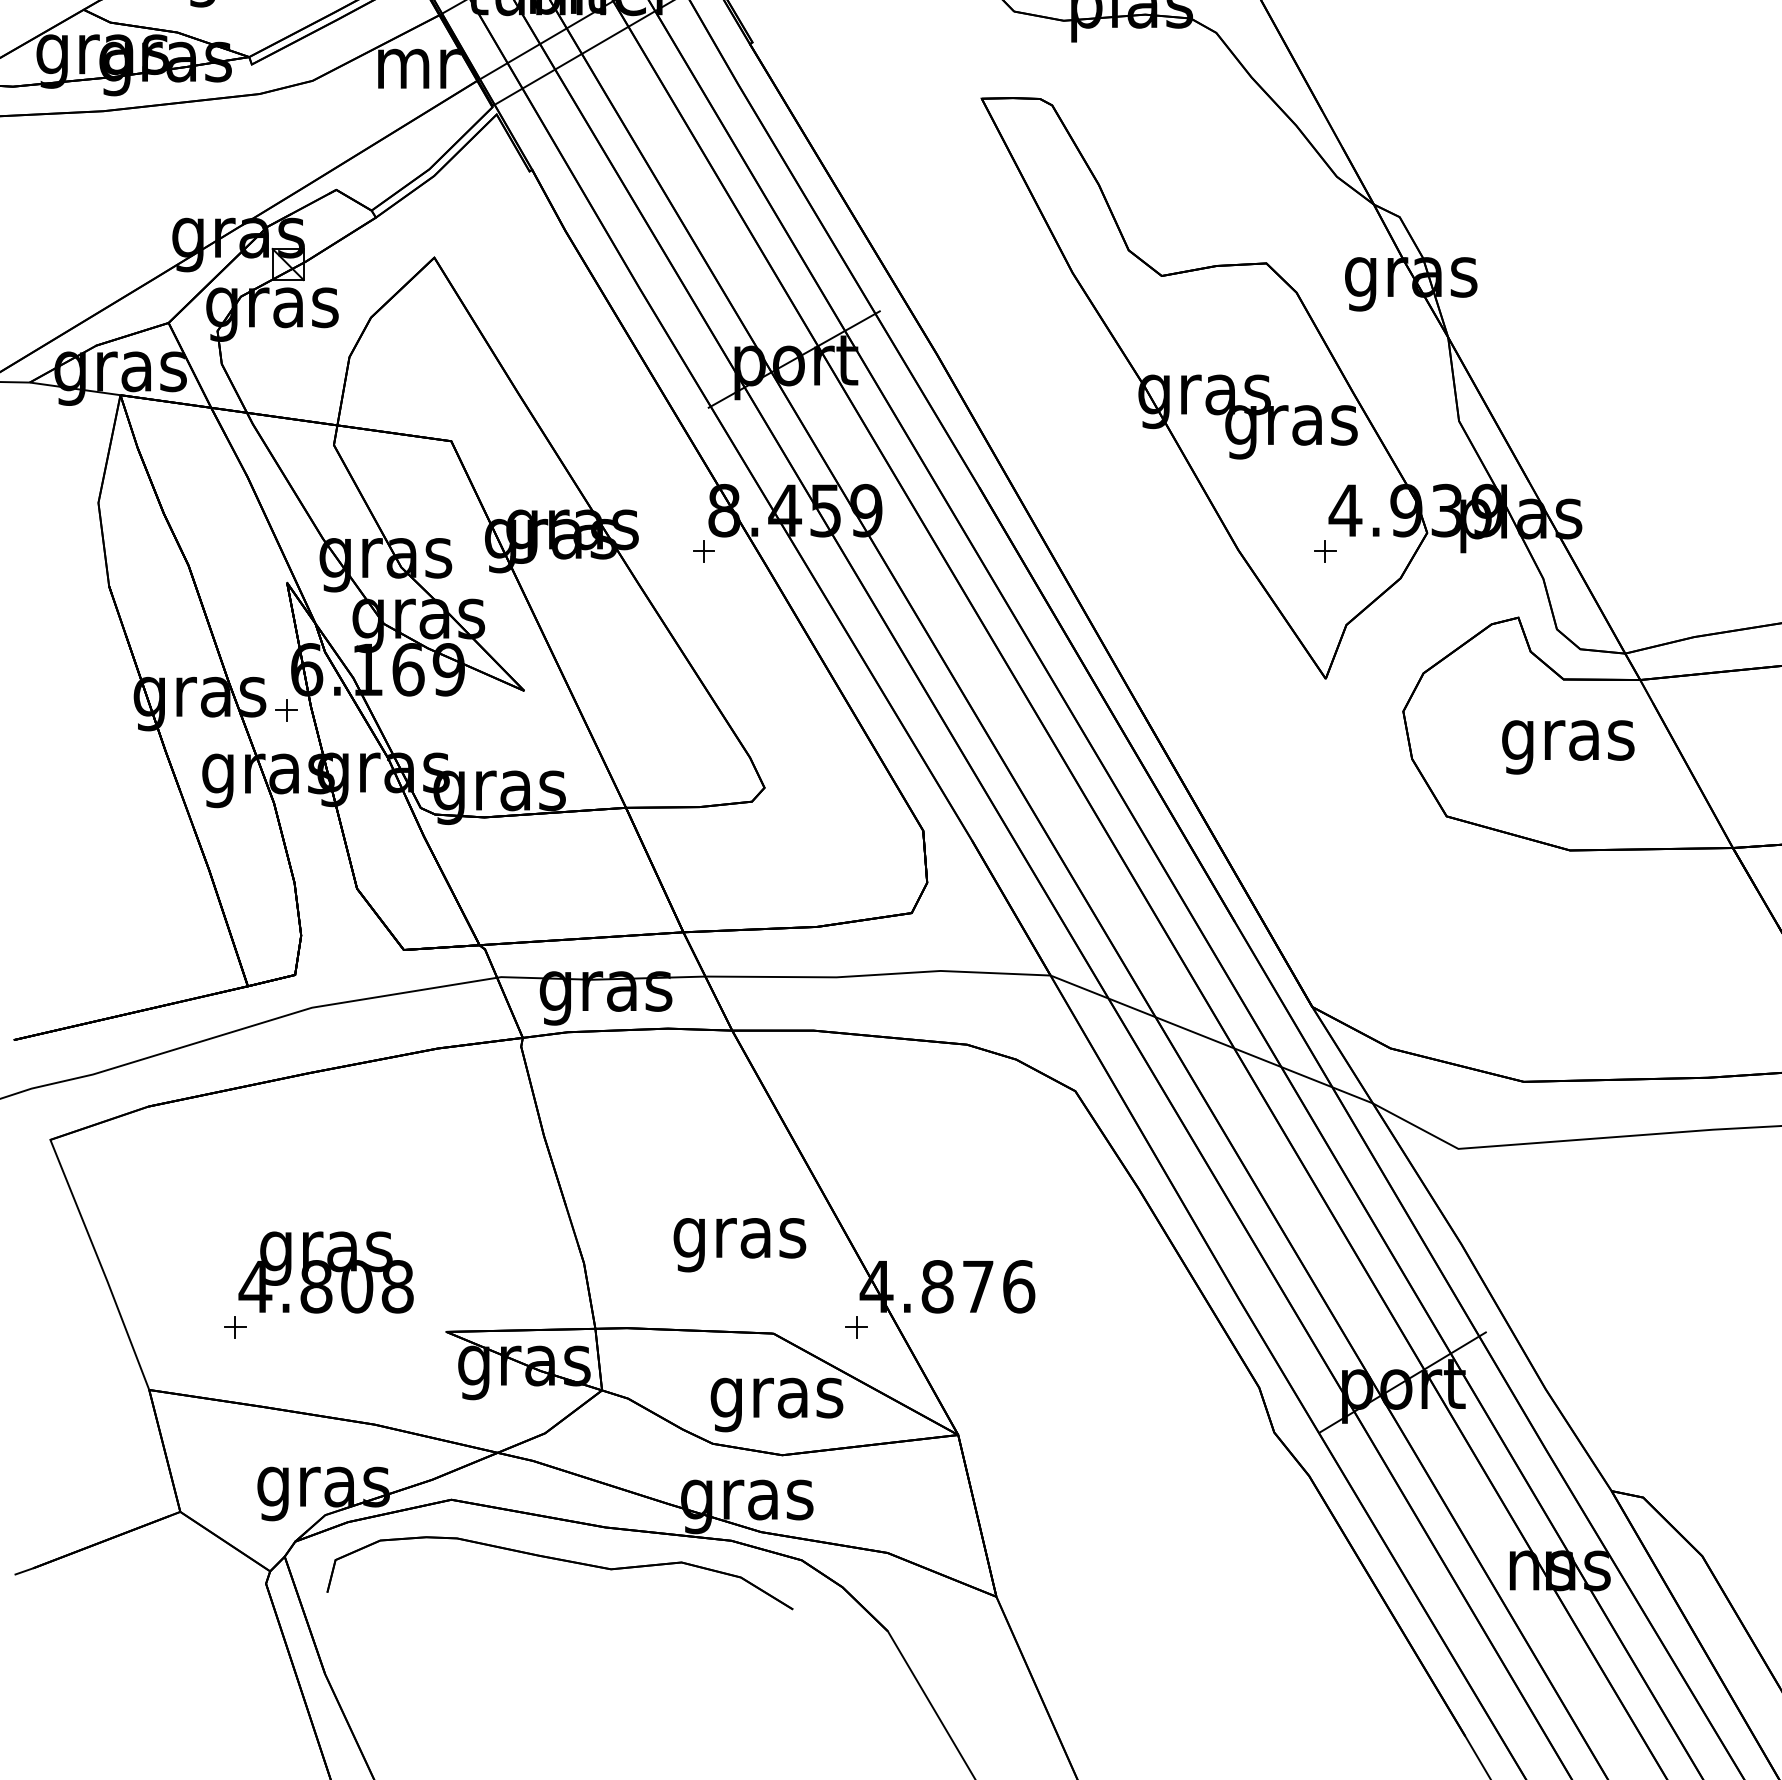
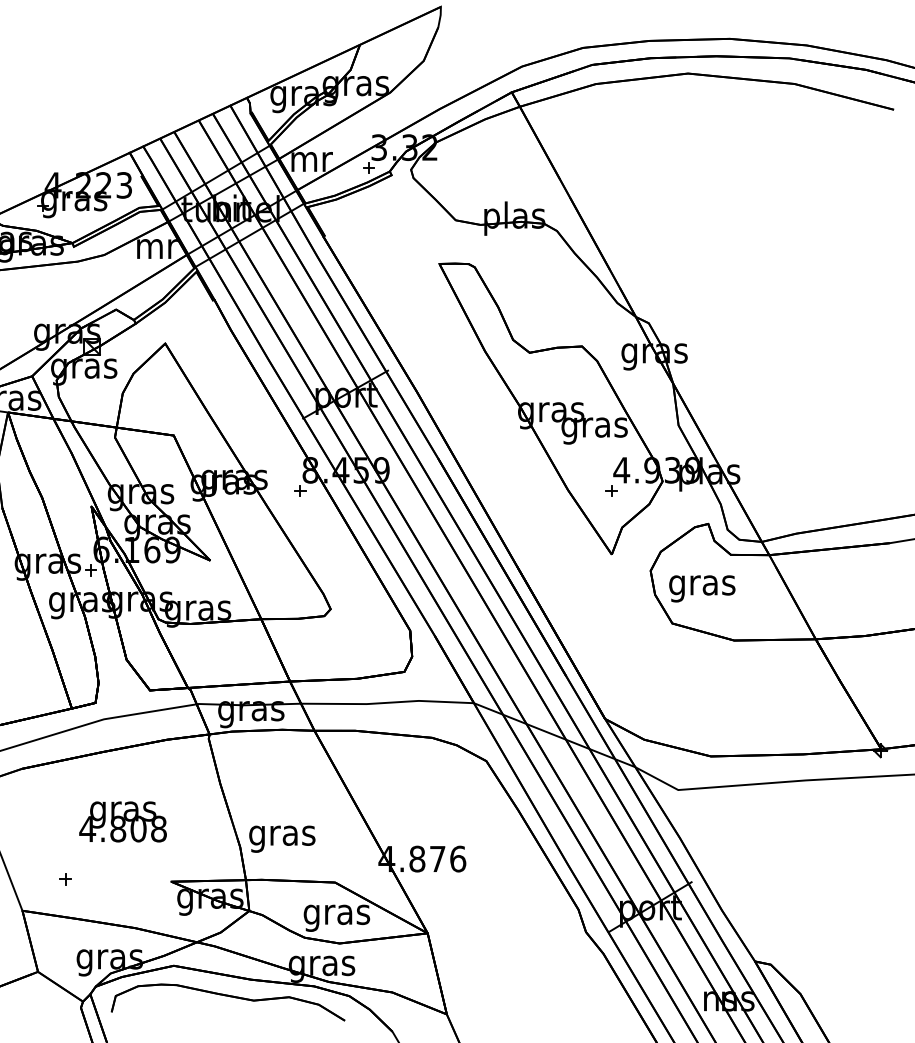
text: (1568, 746) -> (702, 588), moved
text: (740, 1243) -> (282, 838), moved
text: (324, 1271) -> (122, 821), moved
part: (855, 1327) -> (376, 879), removed

